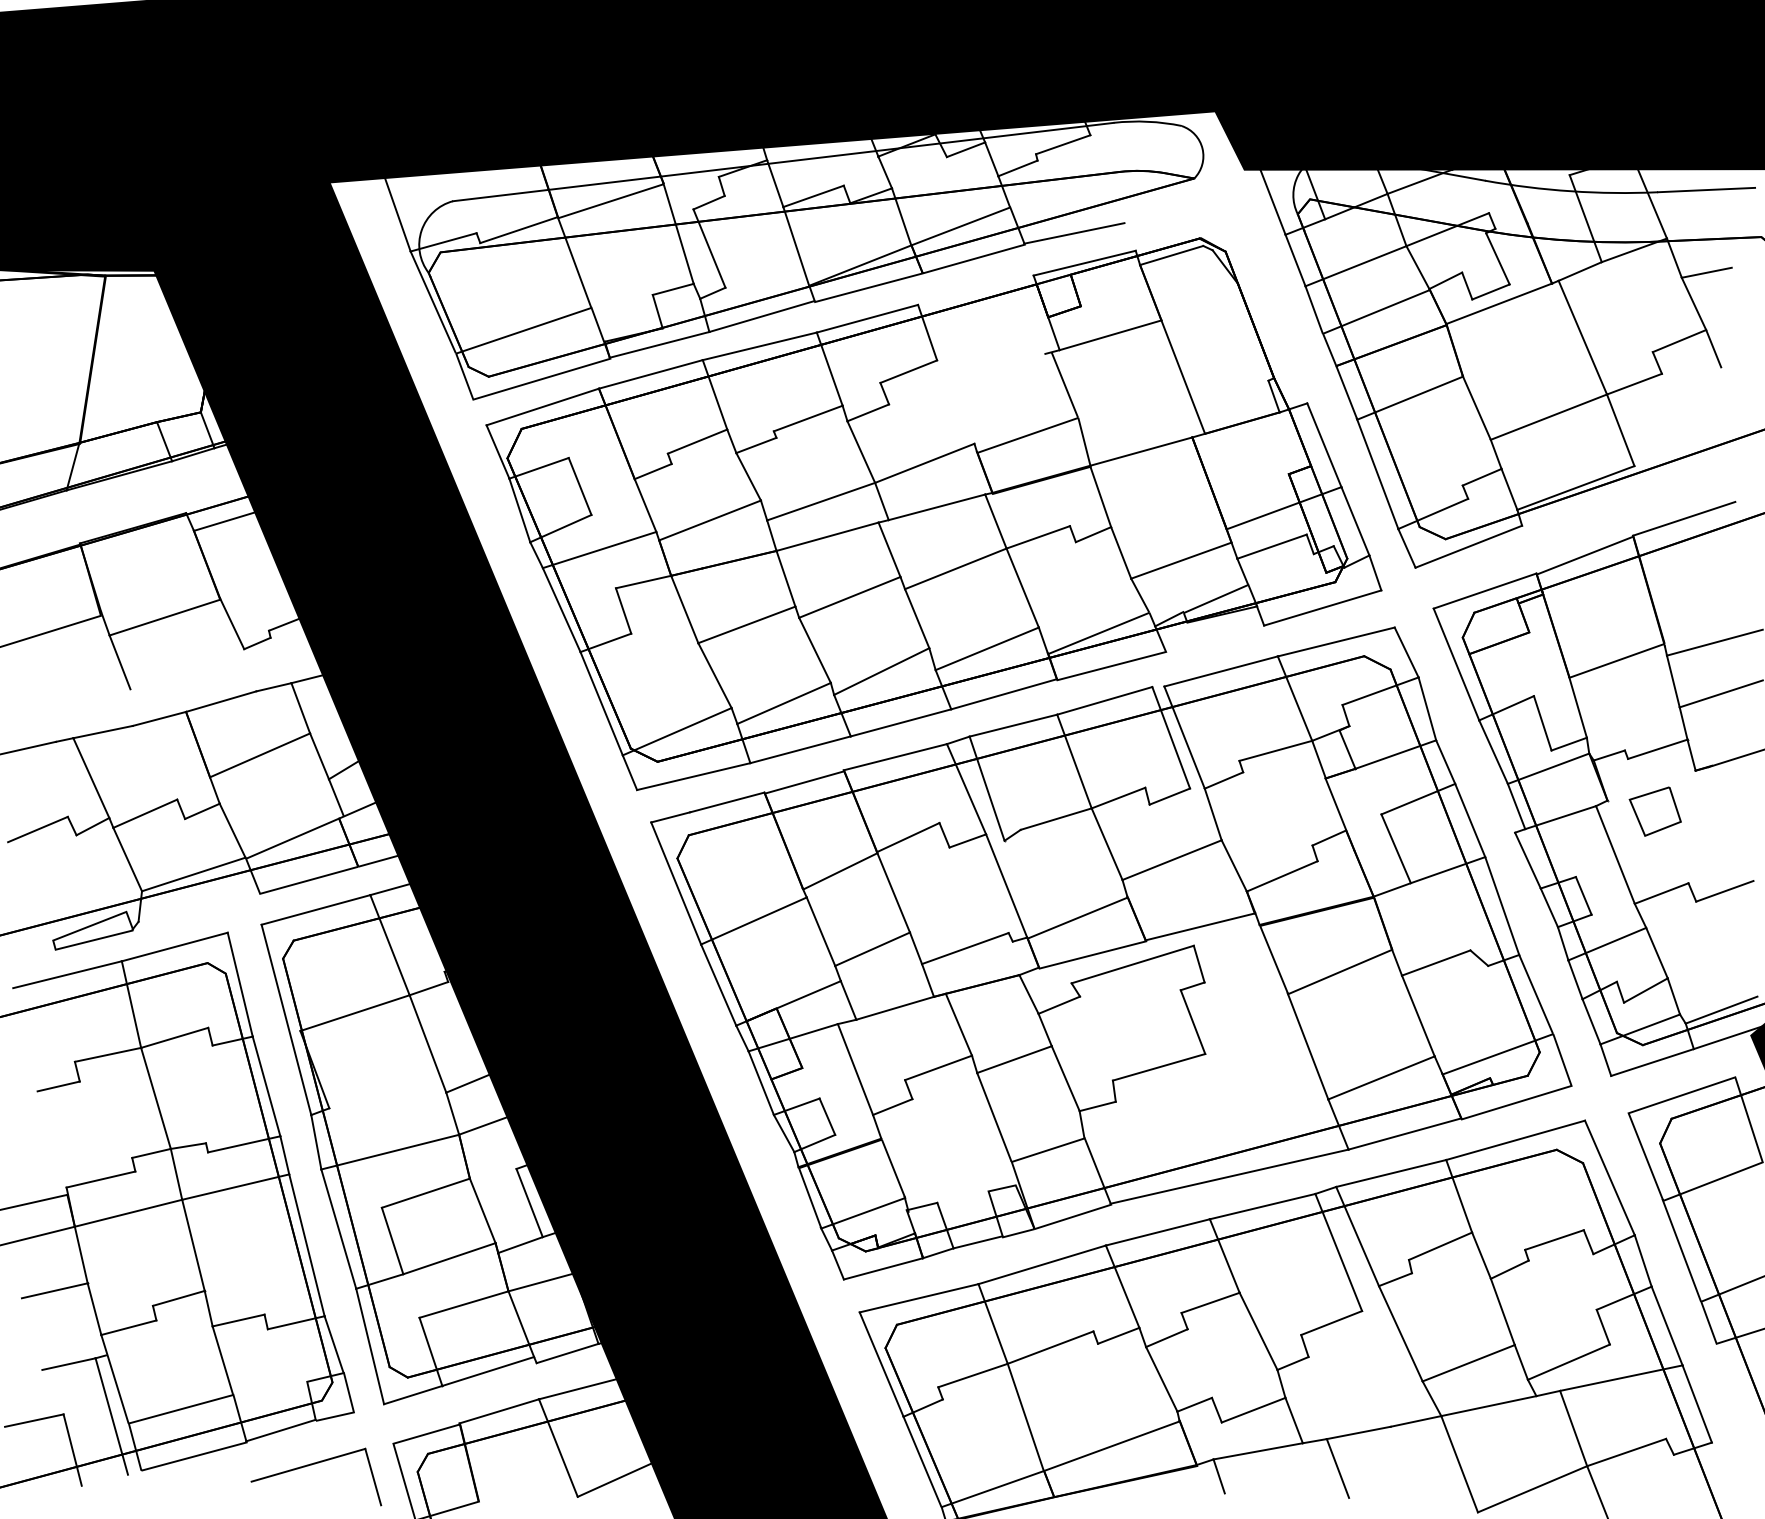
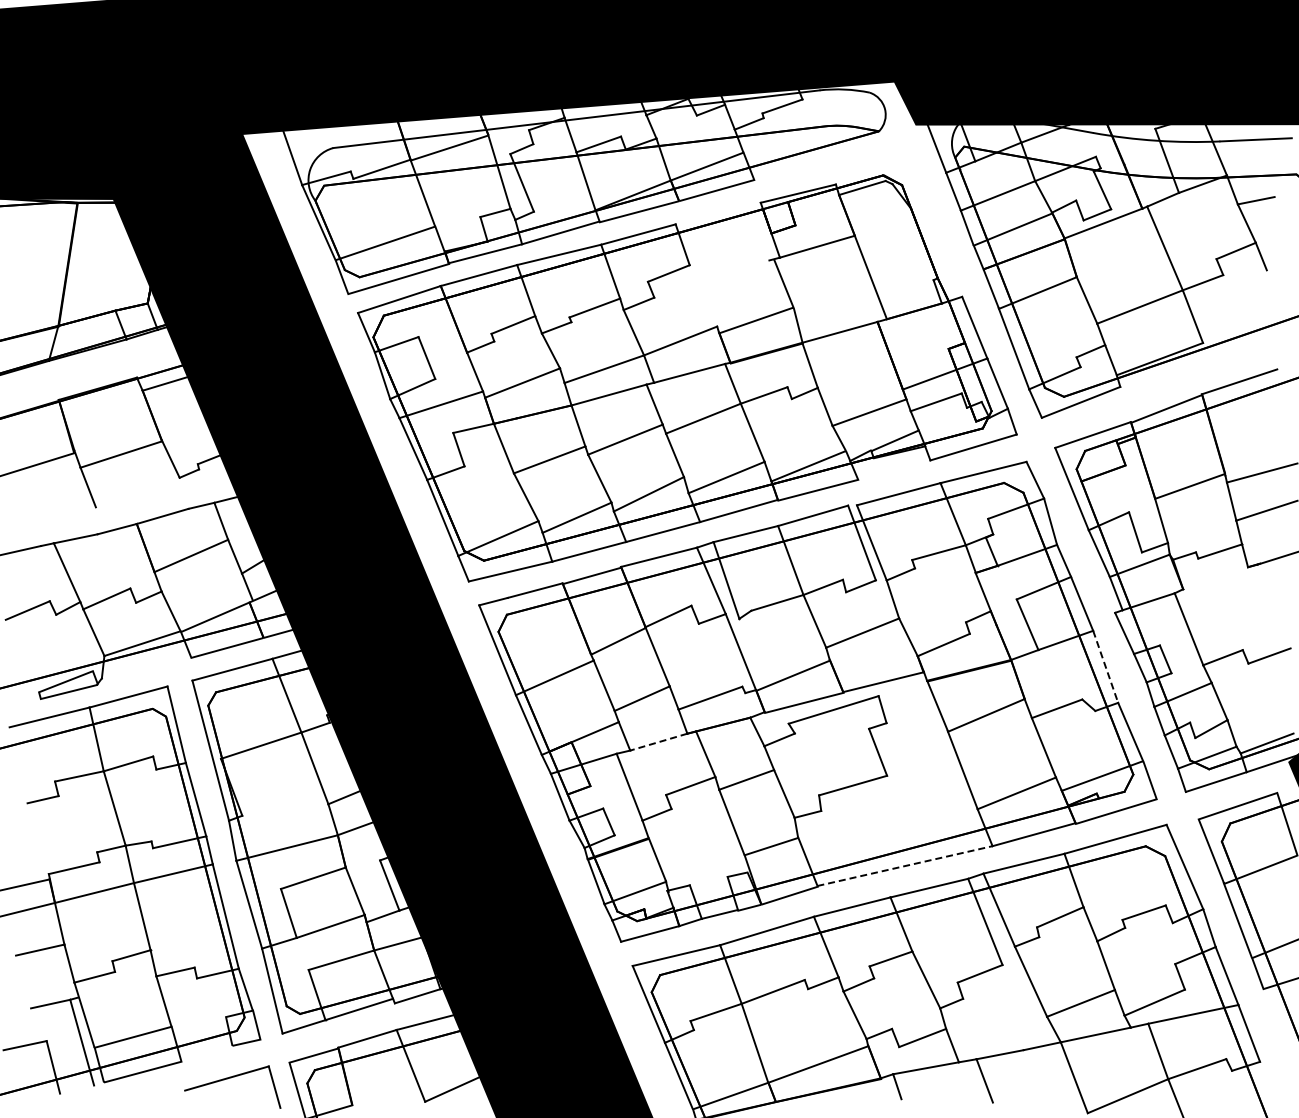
line: (1074, 233) -> (790, 171), removed
part: (1655, 811) -> (1218, 597), removed
line: (1501, 906) -> (1105, 667), solid -> dashed
line: (894, 1008) -> (658, 742), solid -> dashed
line: (1228, 1177) -> (904, 866), solid -> dashed
line: (280, 1429) -> (206, 1052), removed

